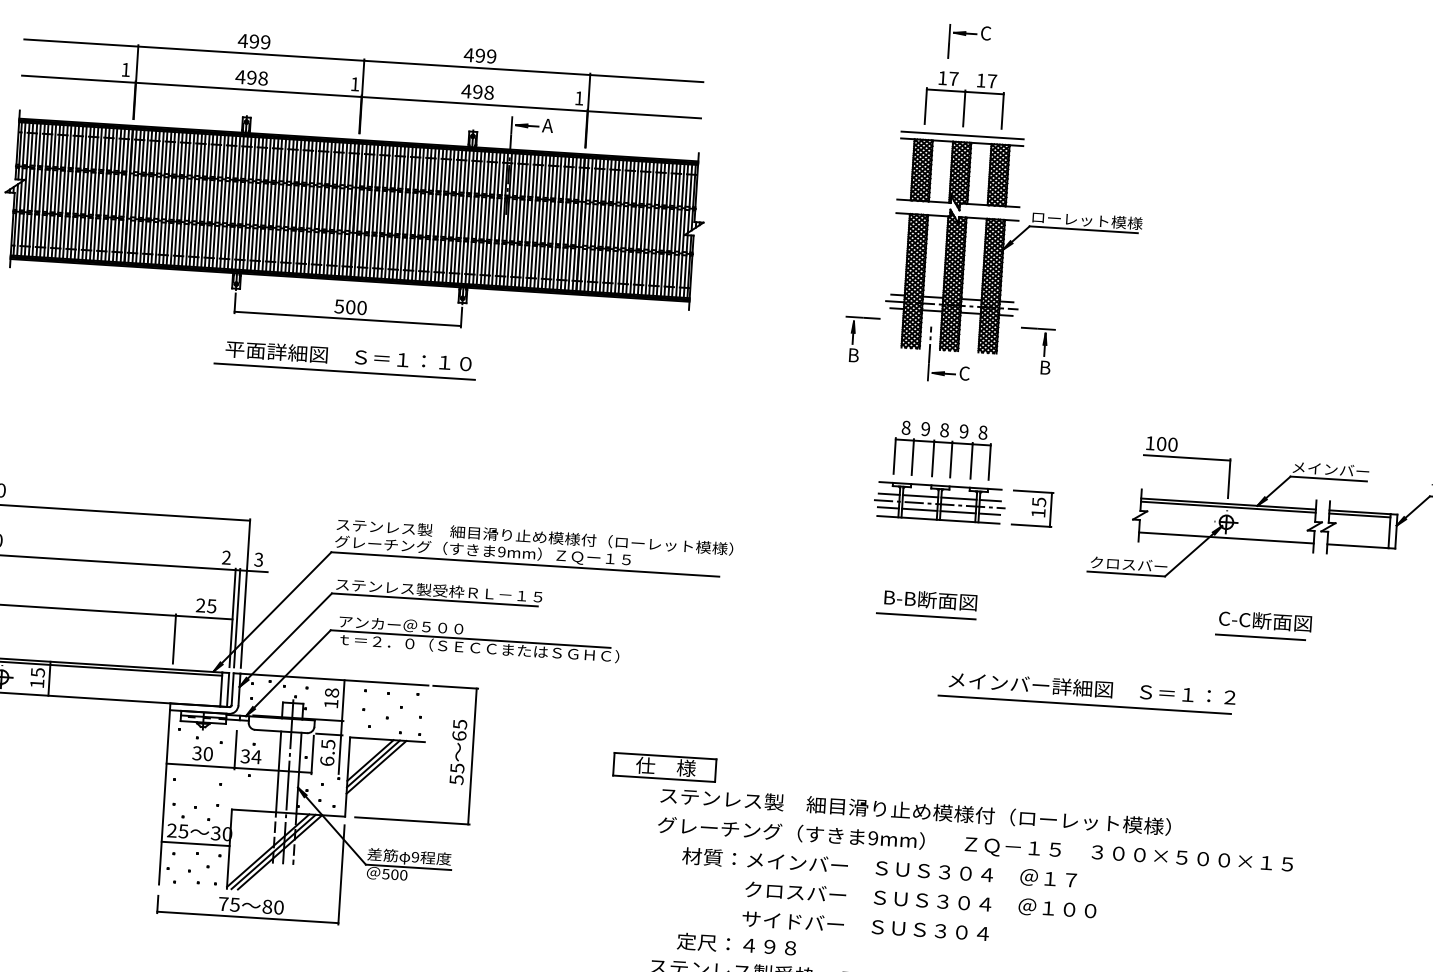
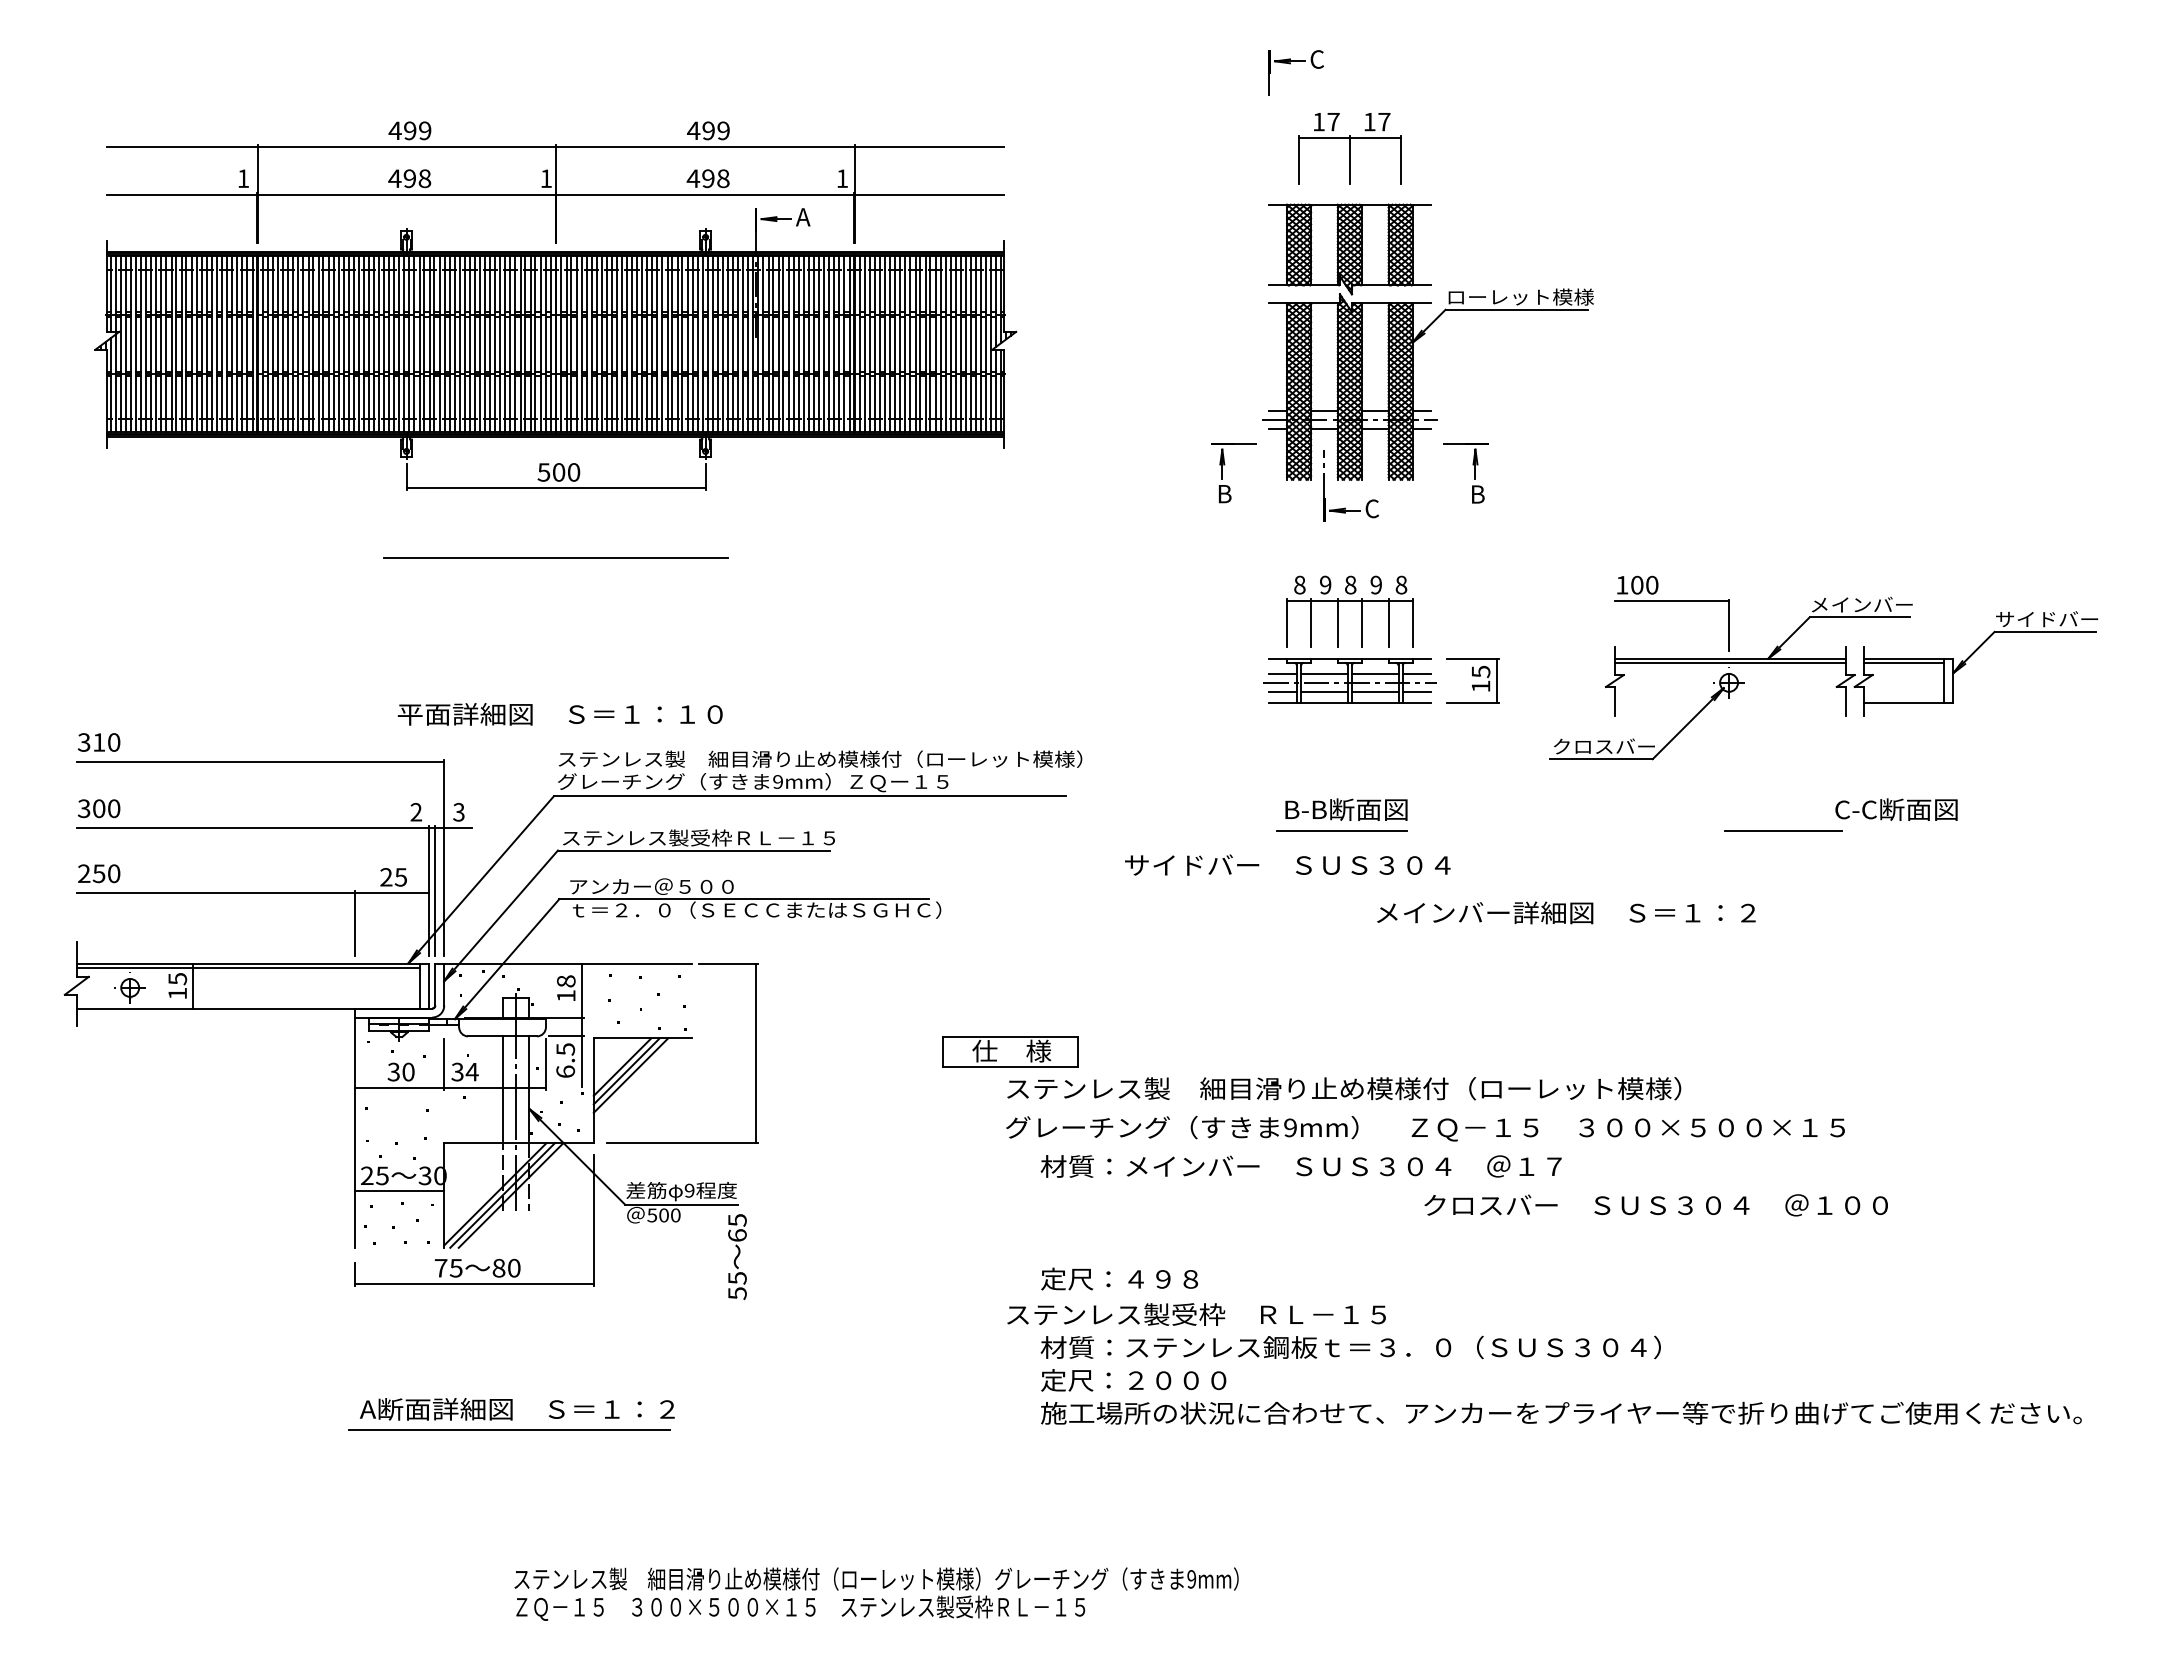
part: (965, 35) -> (1290, 64), moved
line: (962, 135) -> (1349, 195), removed
text: (348, 356) -> (559, 714), moved
line: (1225, 537) -> (1729, 703), removed
text: (1265, 621) -> (1896, 809), moved
line: (1084, 704) -> (1557, 934), removed
text: (458, 752) -> (737, 1257), moved
text: (920, 900) -> (1655, 1205), moved
text: (865, 925) -> (1287, 864), moved

